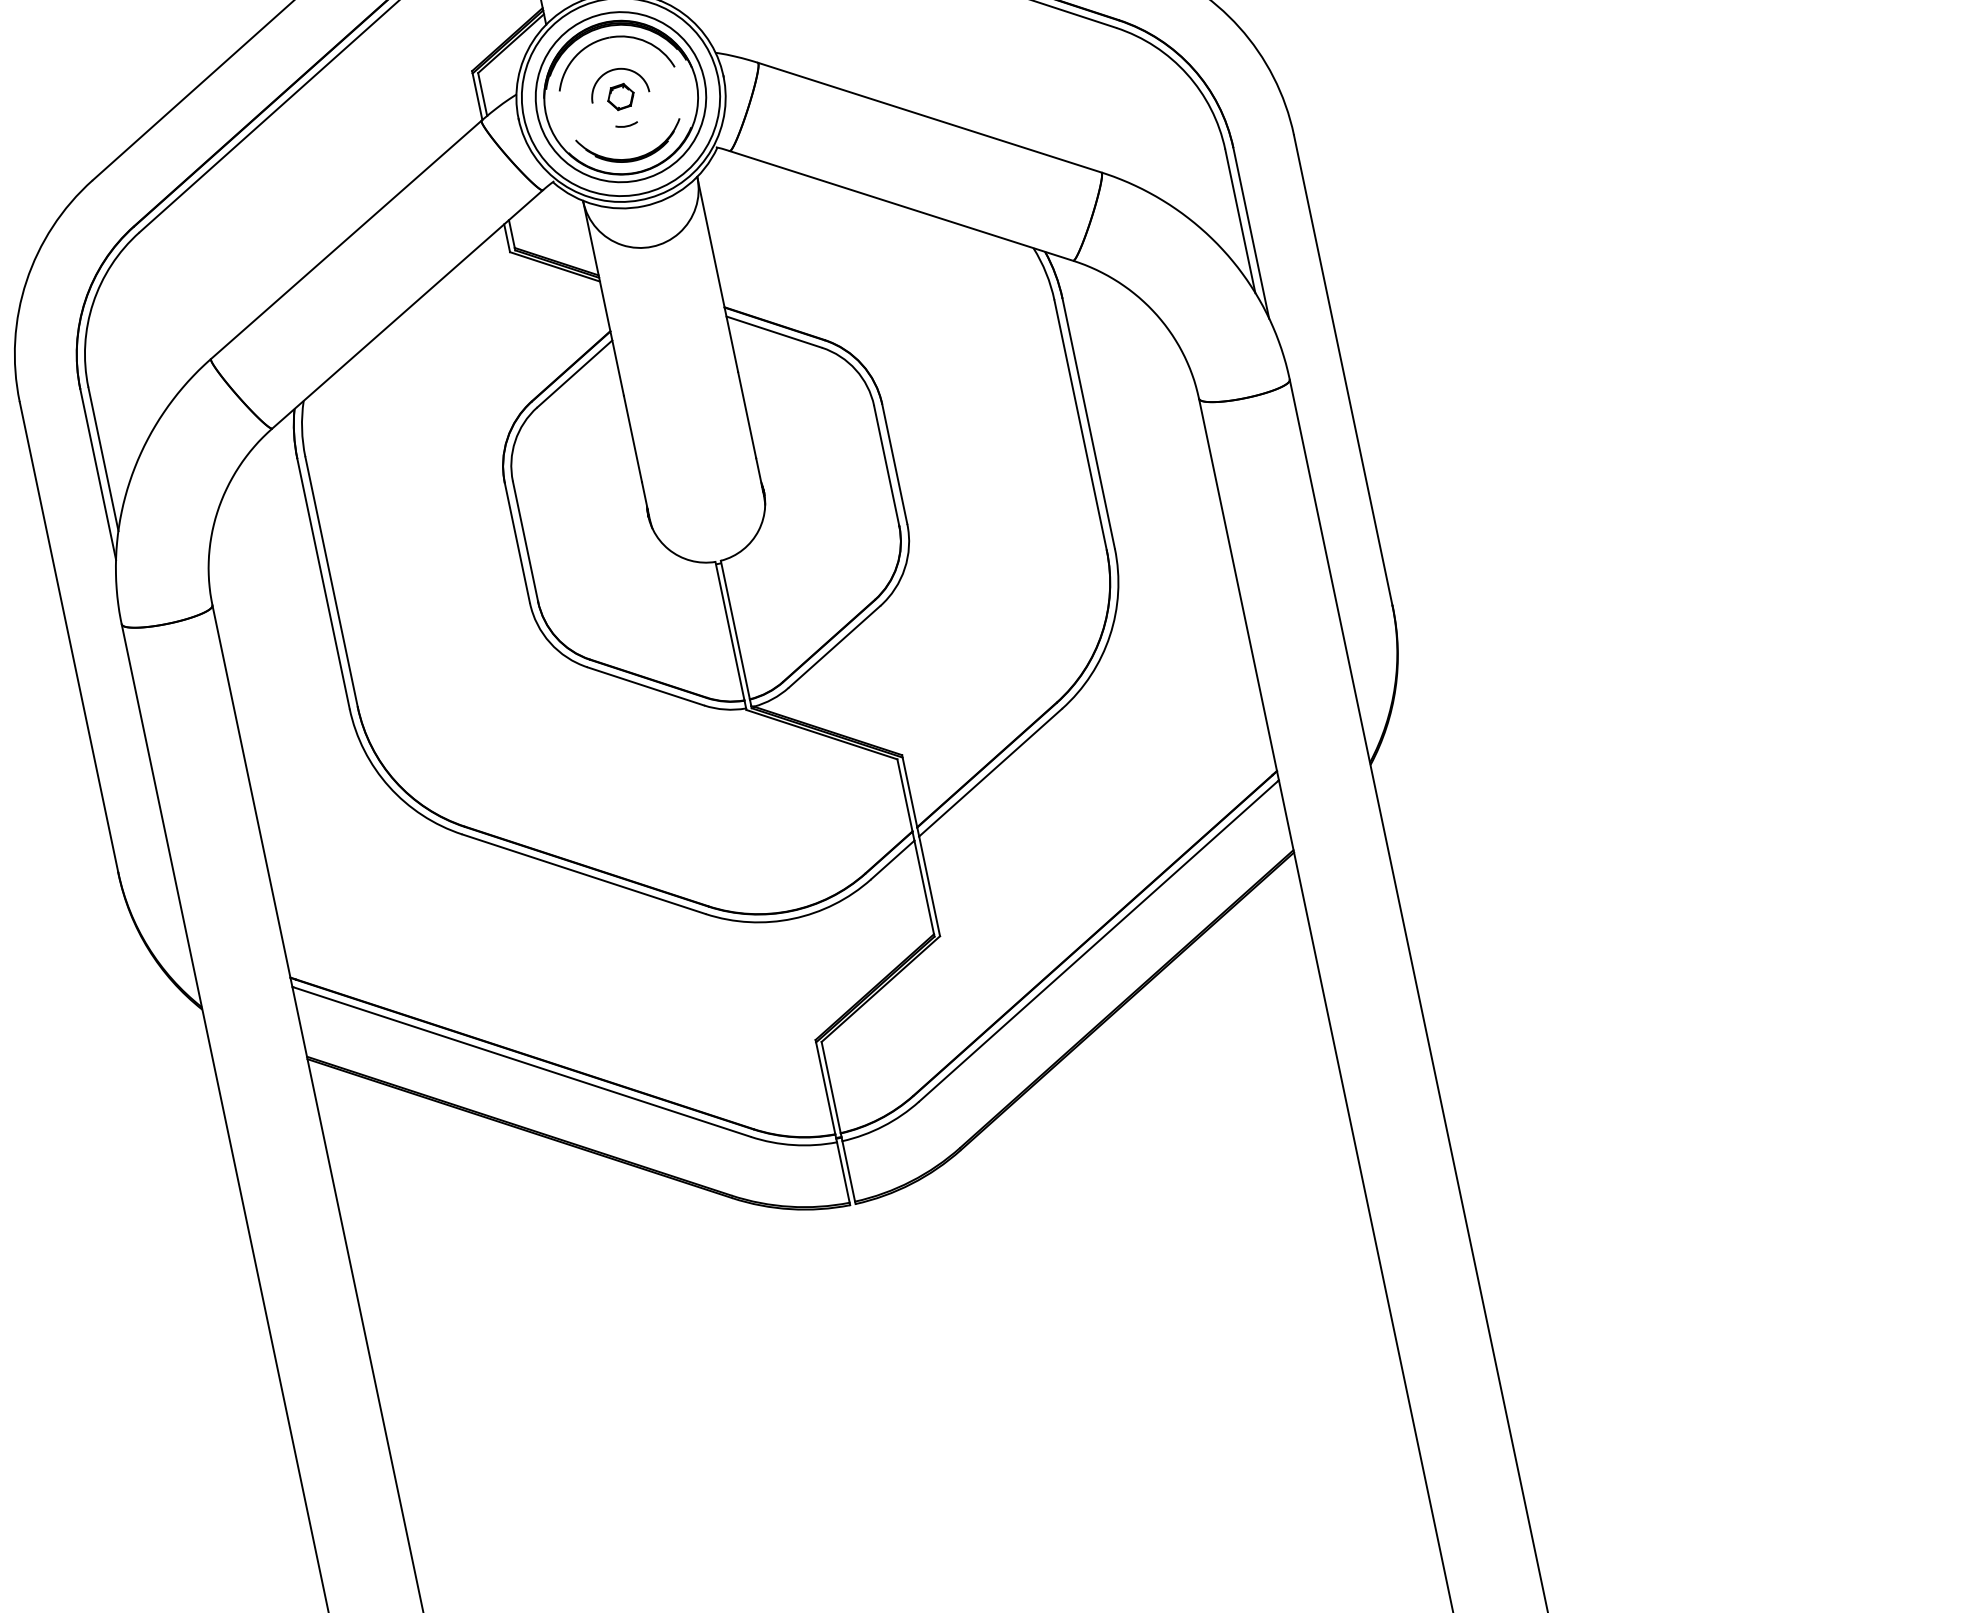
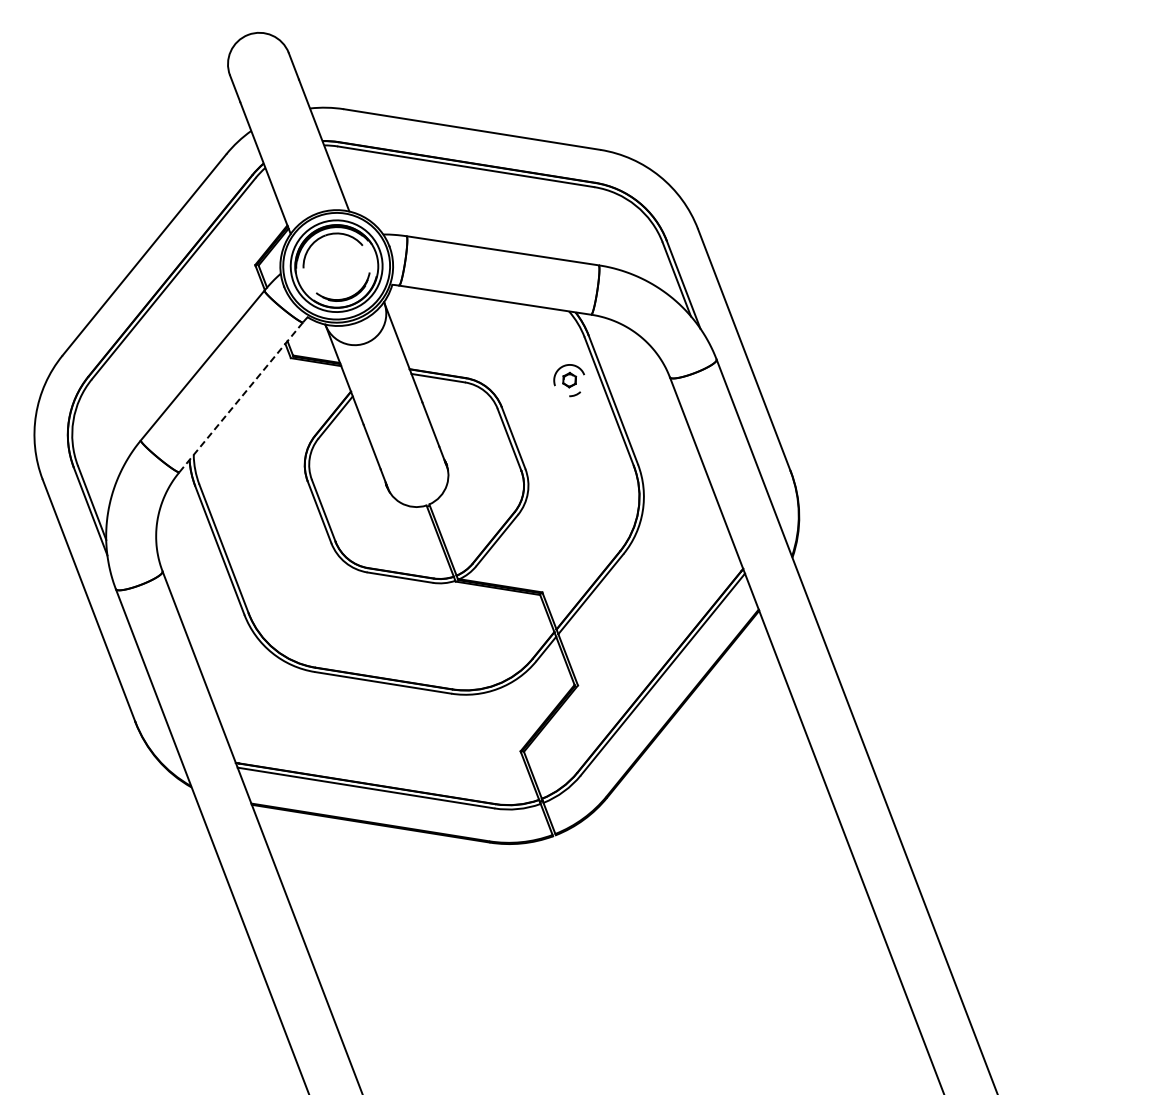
part: (618, 97) -> (568, 380), moved
line: (408, 307) -> (241, 396), solid -> dashed

